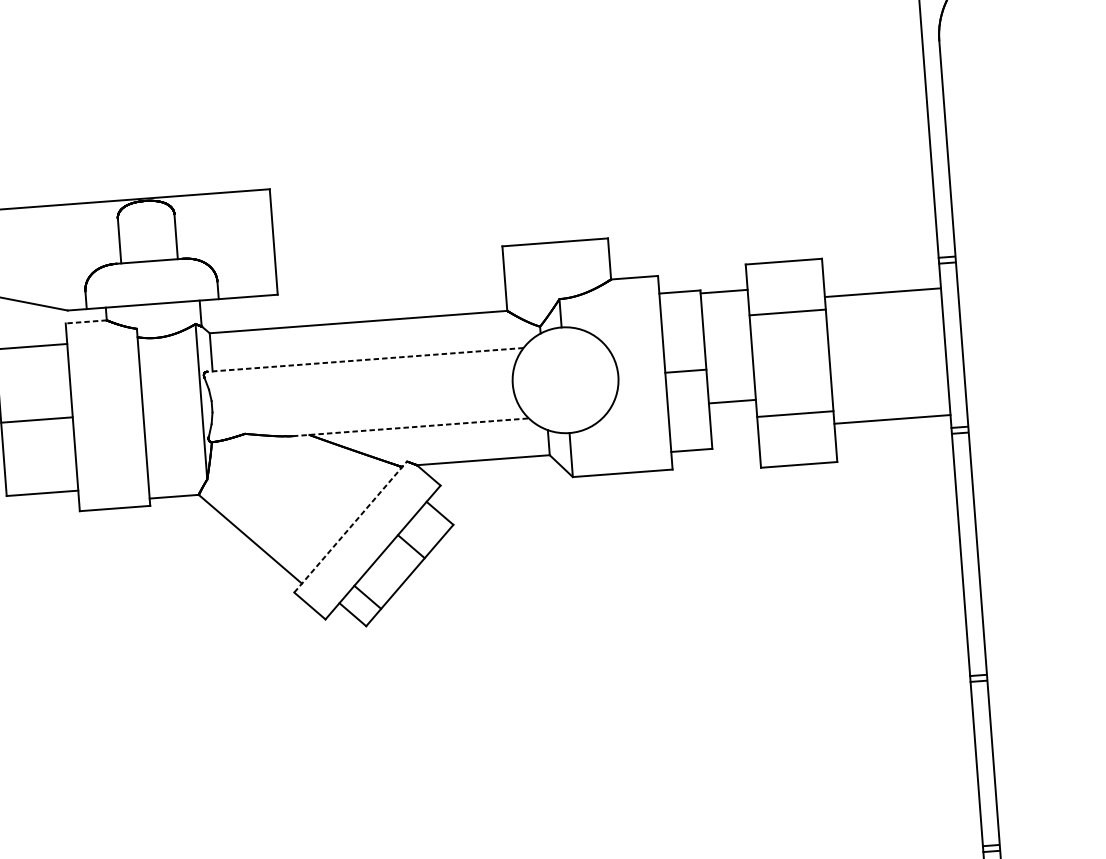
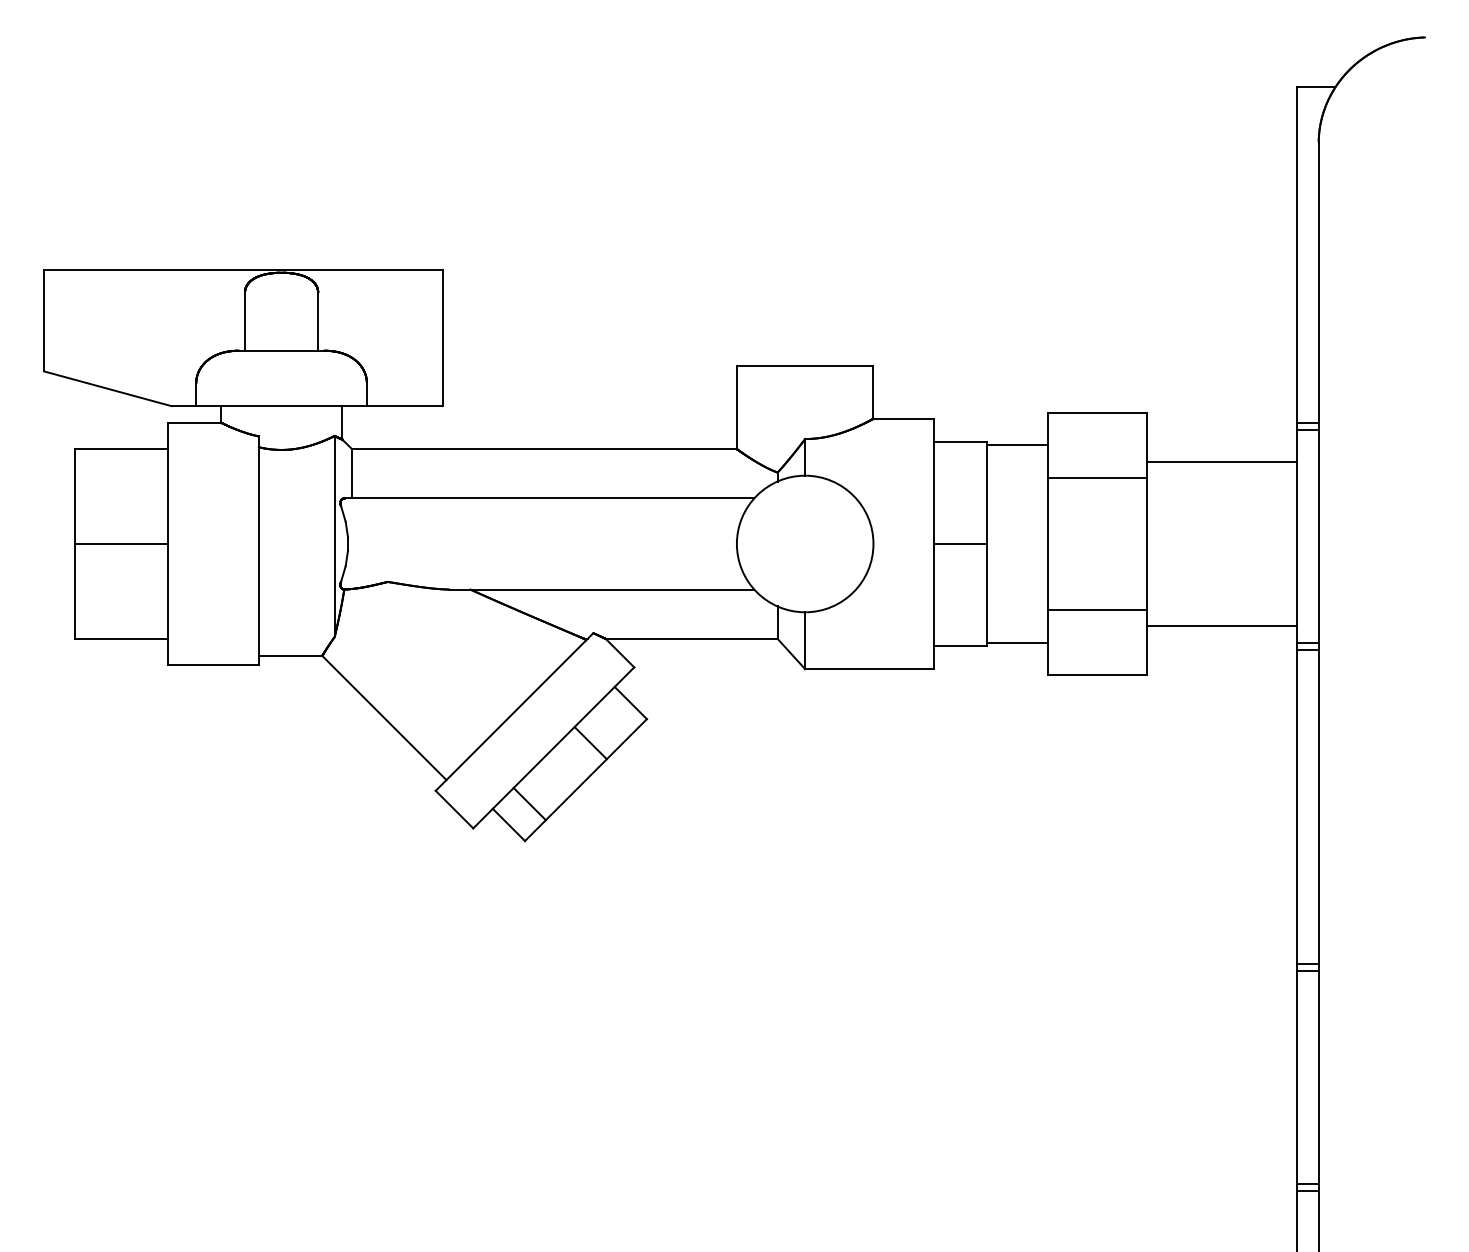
line: (86, 321) -> (194, 422), dashed -> solid
line: (365, 359) -> (549, 498), dashed -> solid
line: (732, 401) -> (1017, 642), moved
line: (410, 427) -> (601, 589), dashed -> solid
line: (350, 526) -> (514, 711), dashed -> solid

